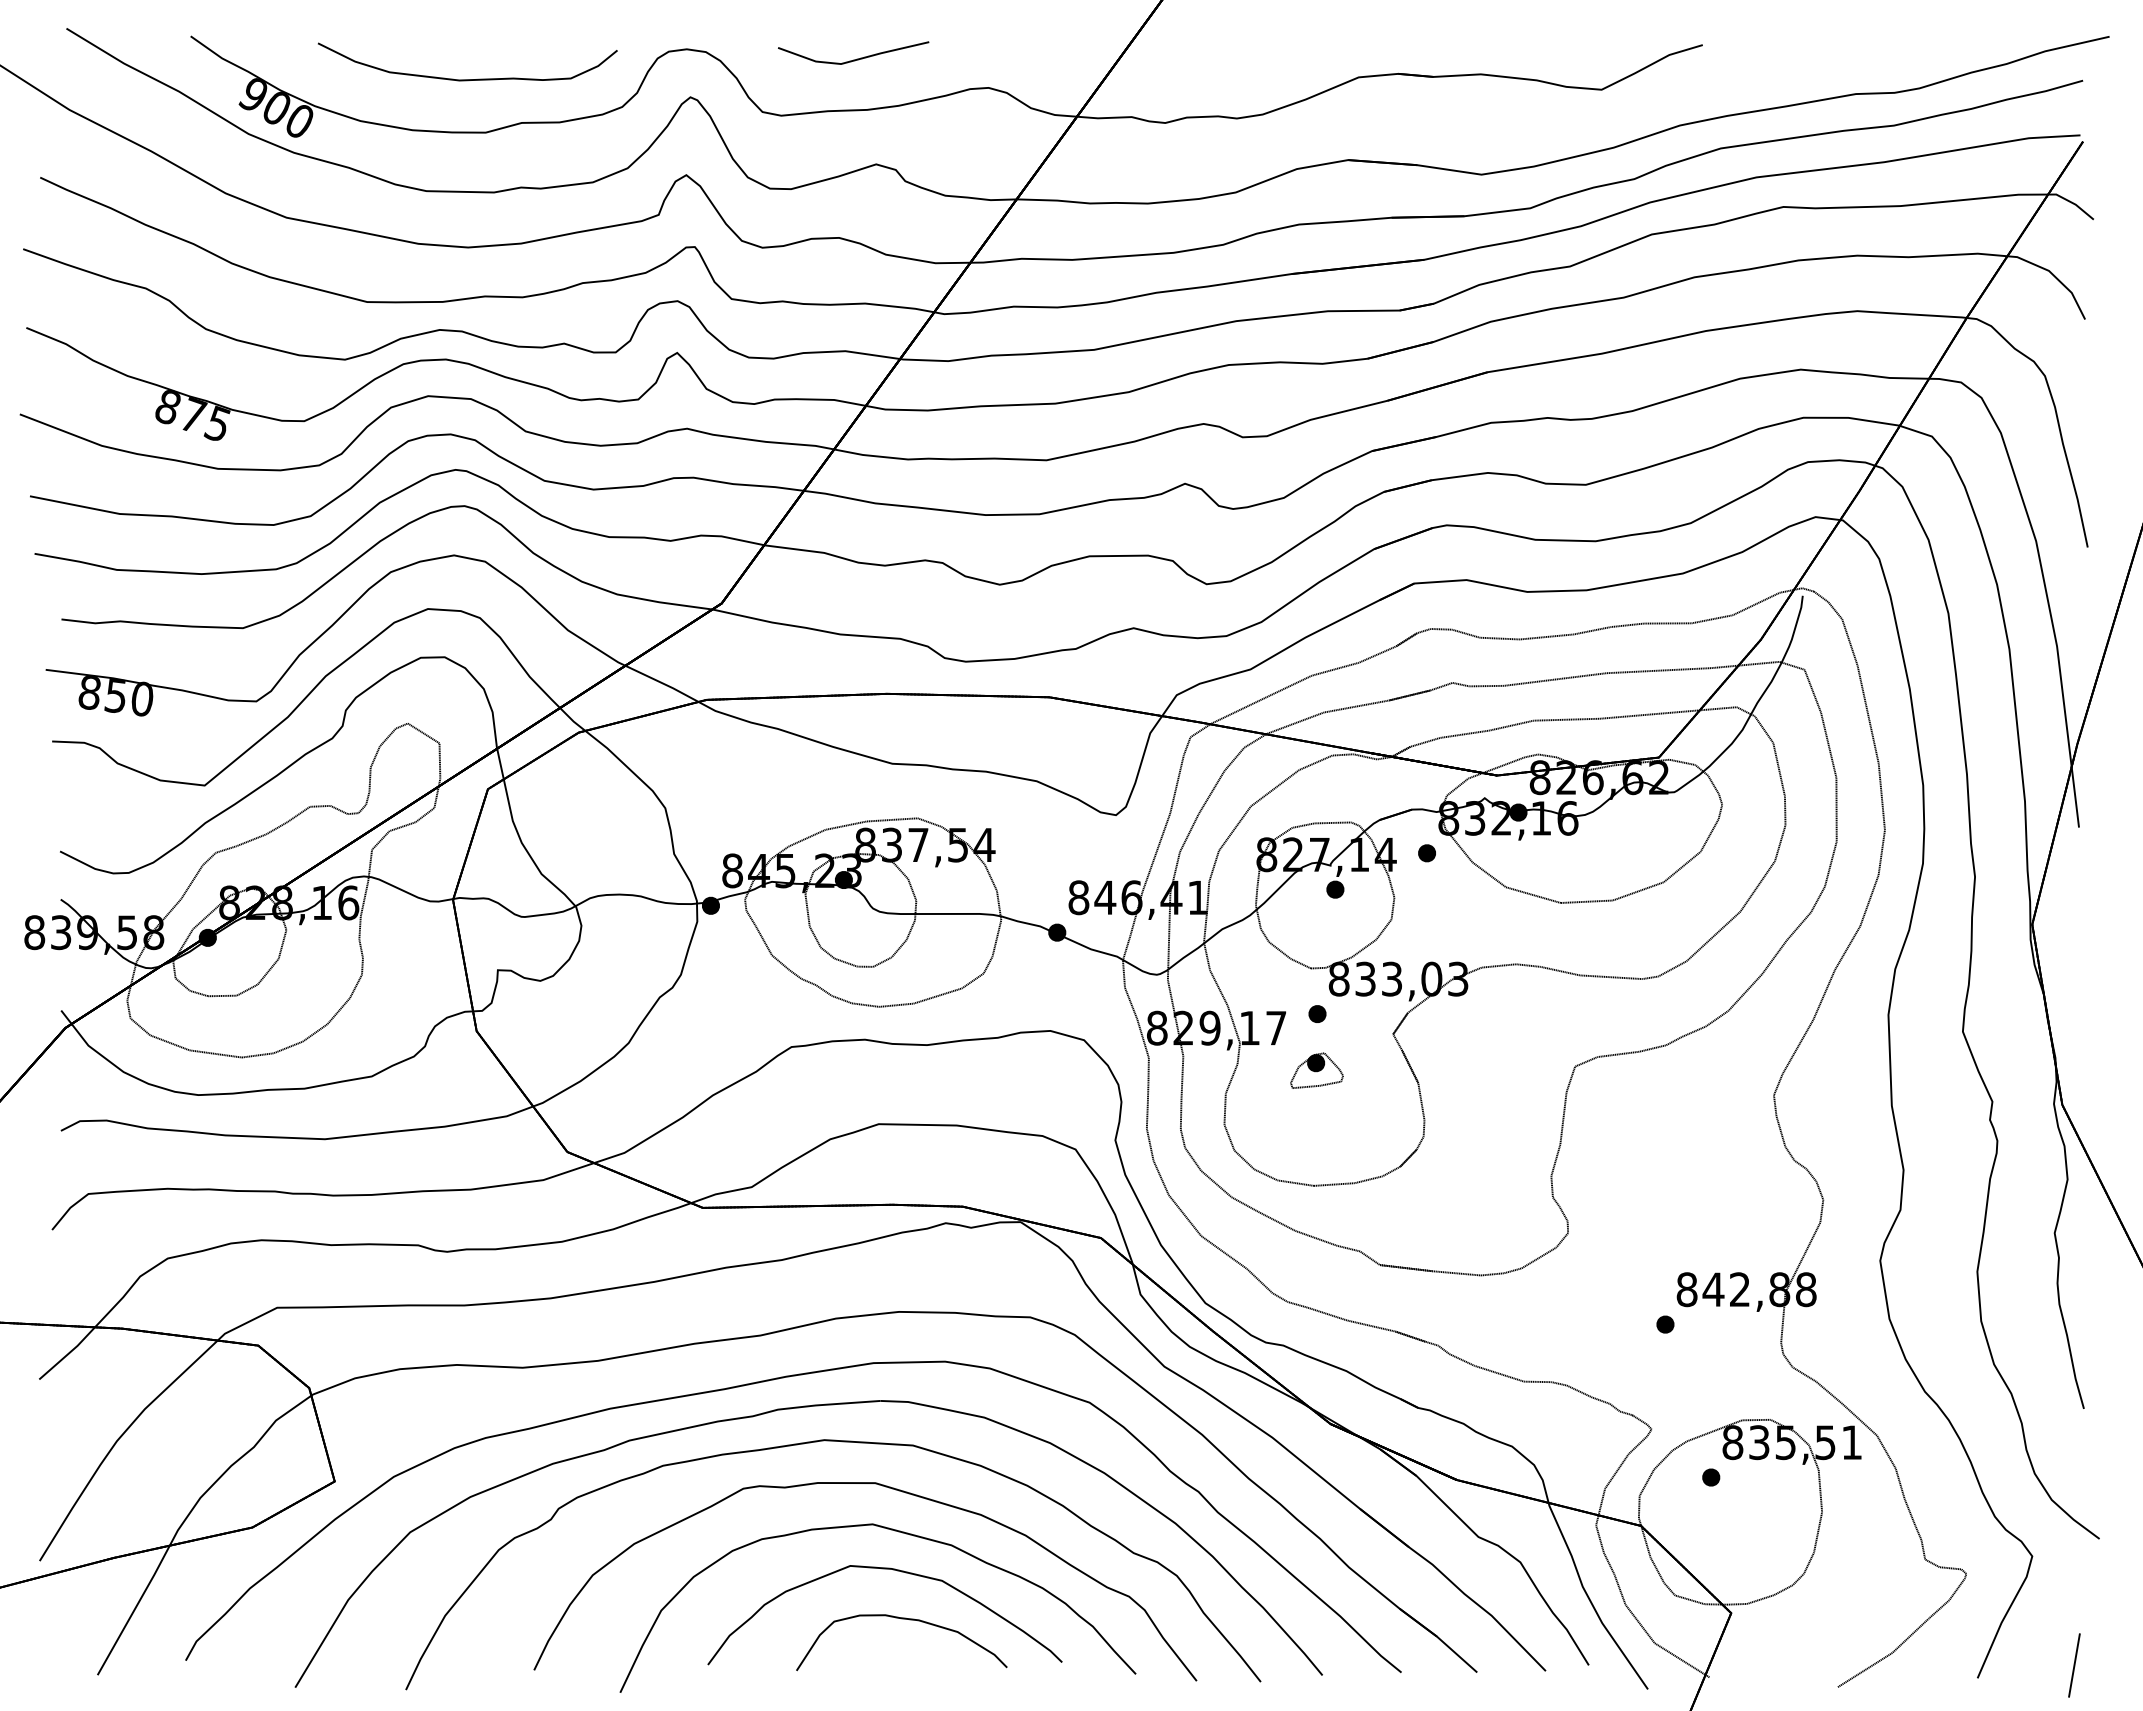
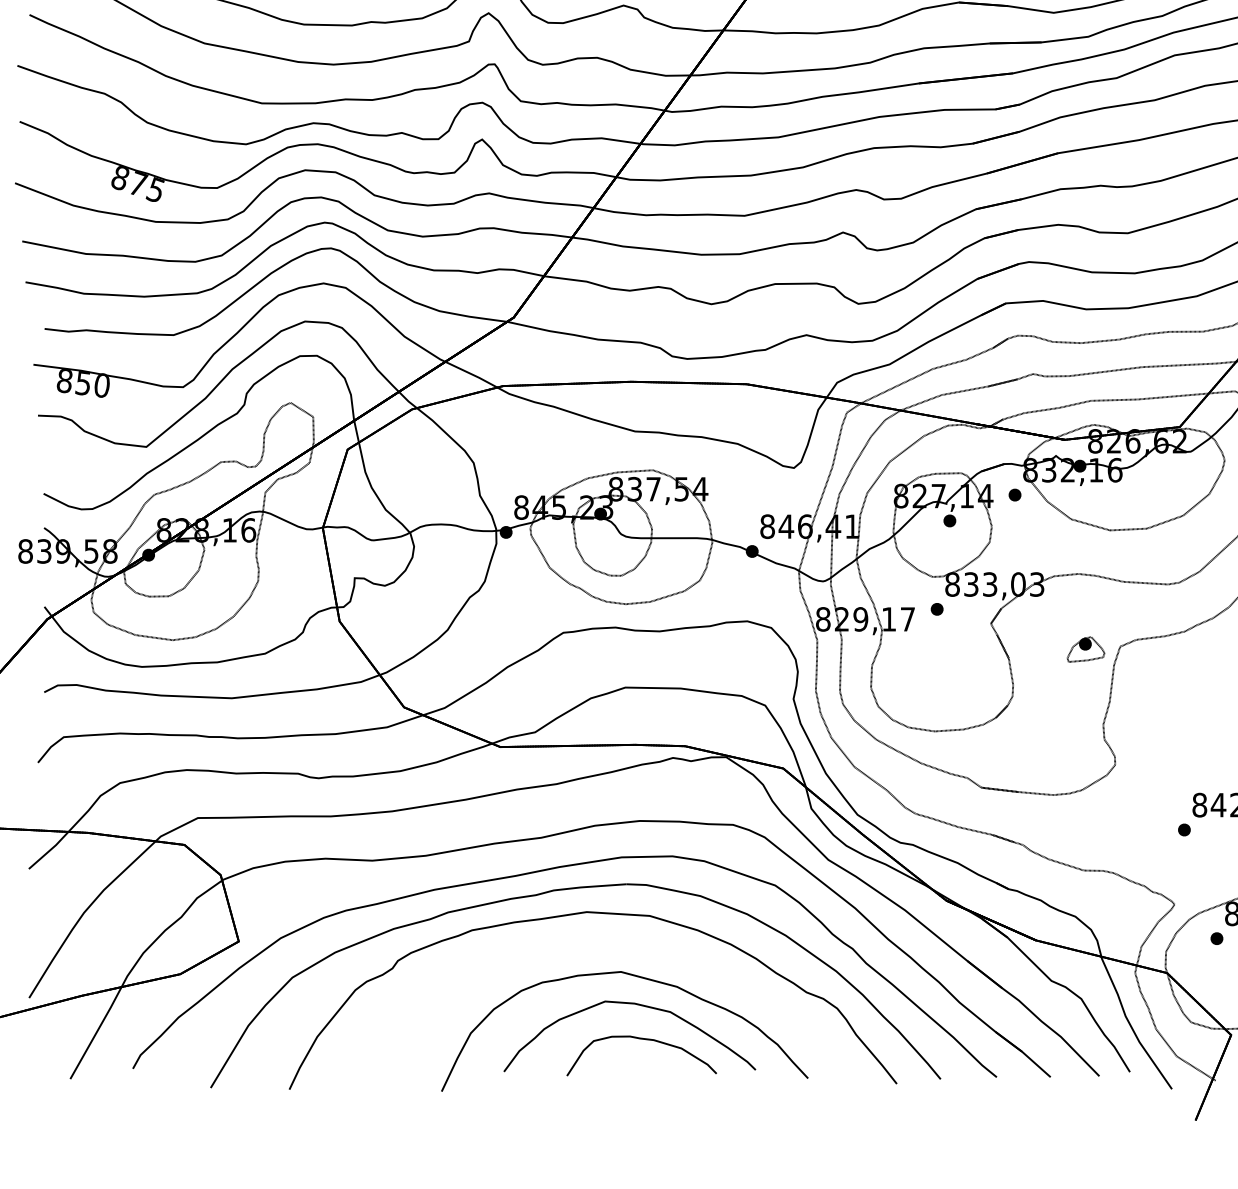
part: (1316, 1070) -> (1085, 649), moved
curve: (895, 1490) -> (637, 947), removed

